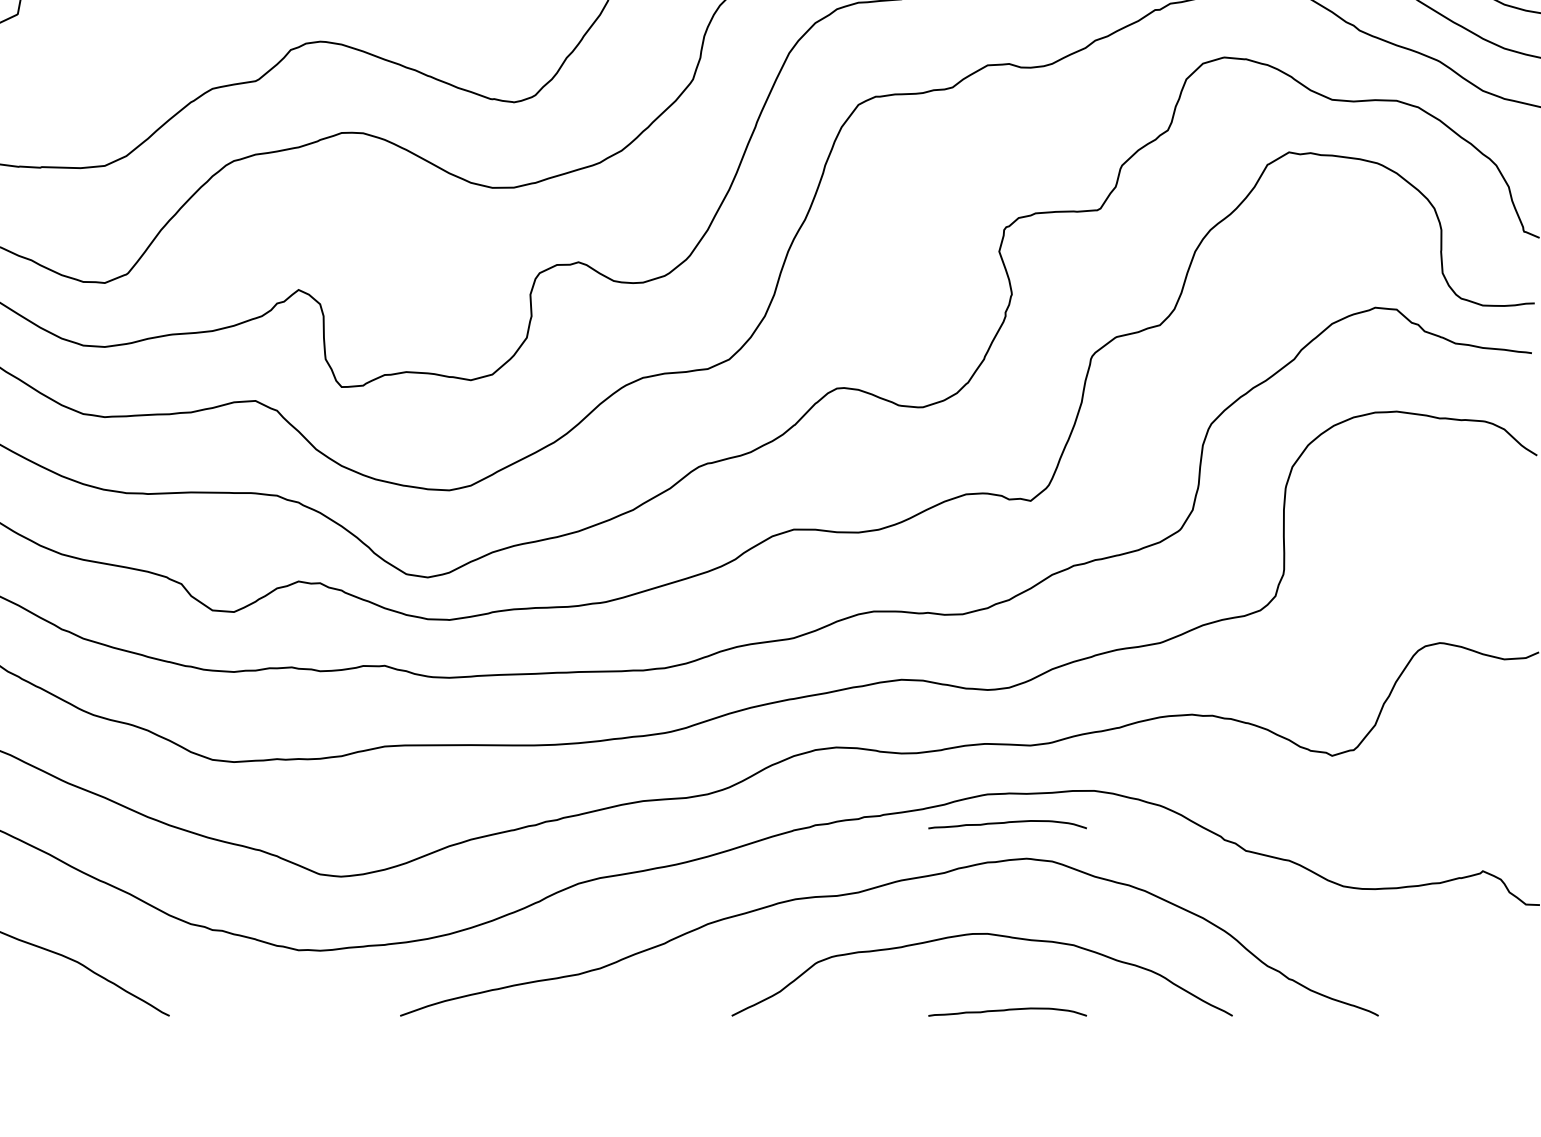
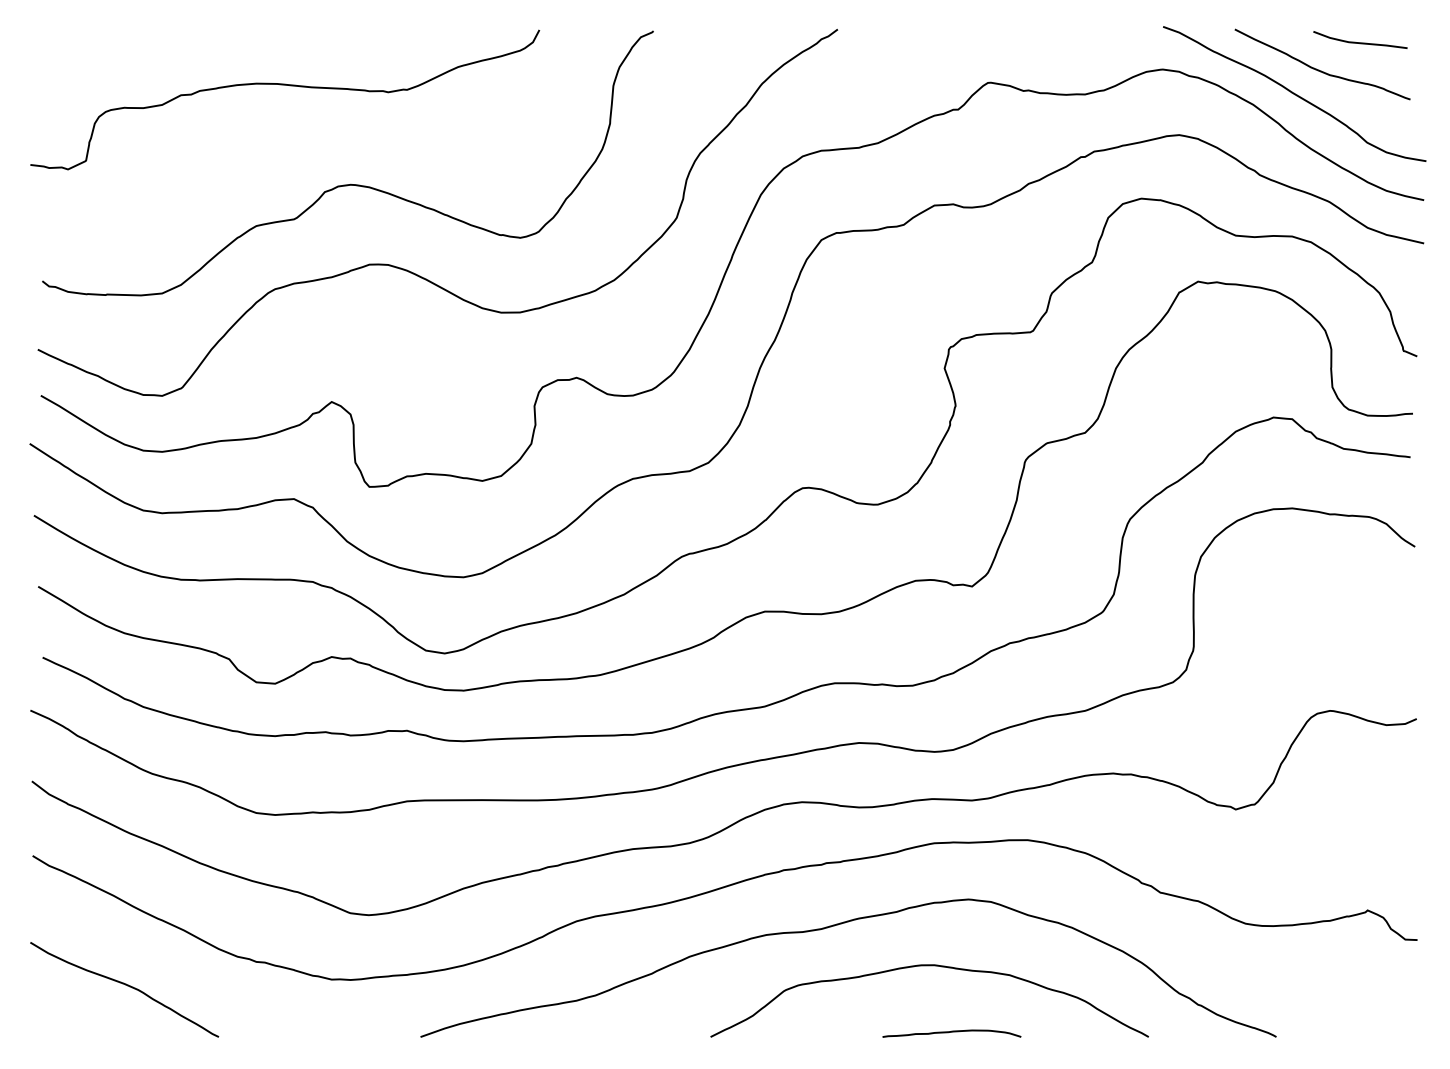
curve: (1007, 823) -> (951, 868), removed

